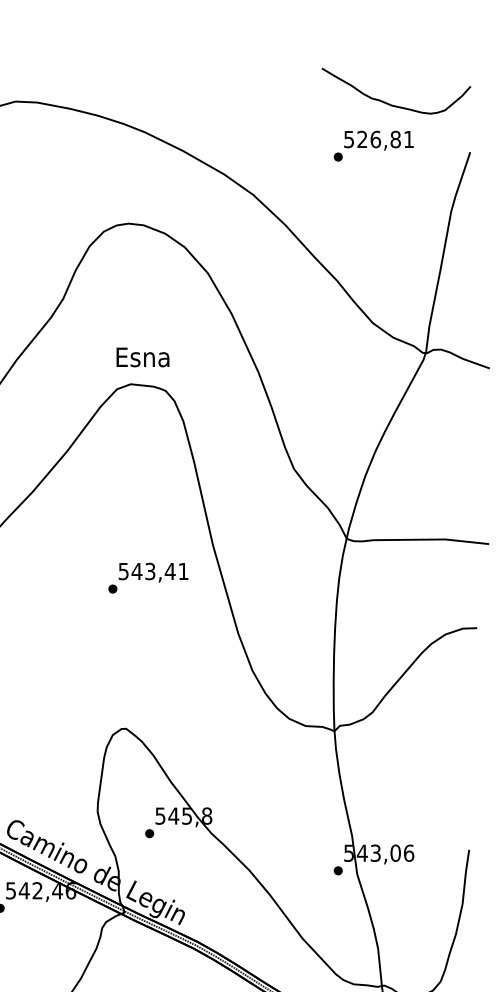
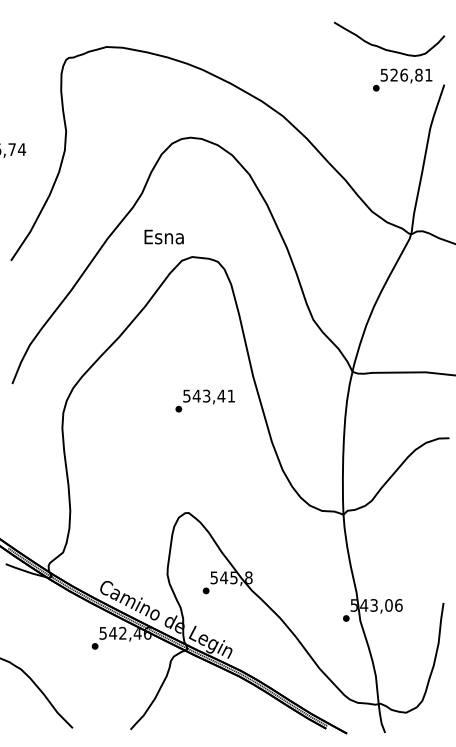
text: (373, 145) -> (402, 79), moved
text: (142, 356) -> (163, 236), moved

